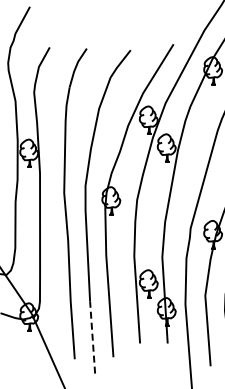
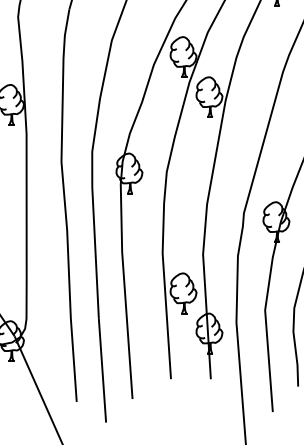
line: (92, 337) -> (102, 370), dashed -> solid

